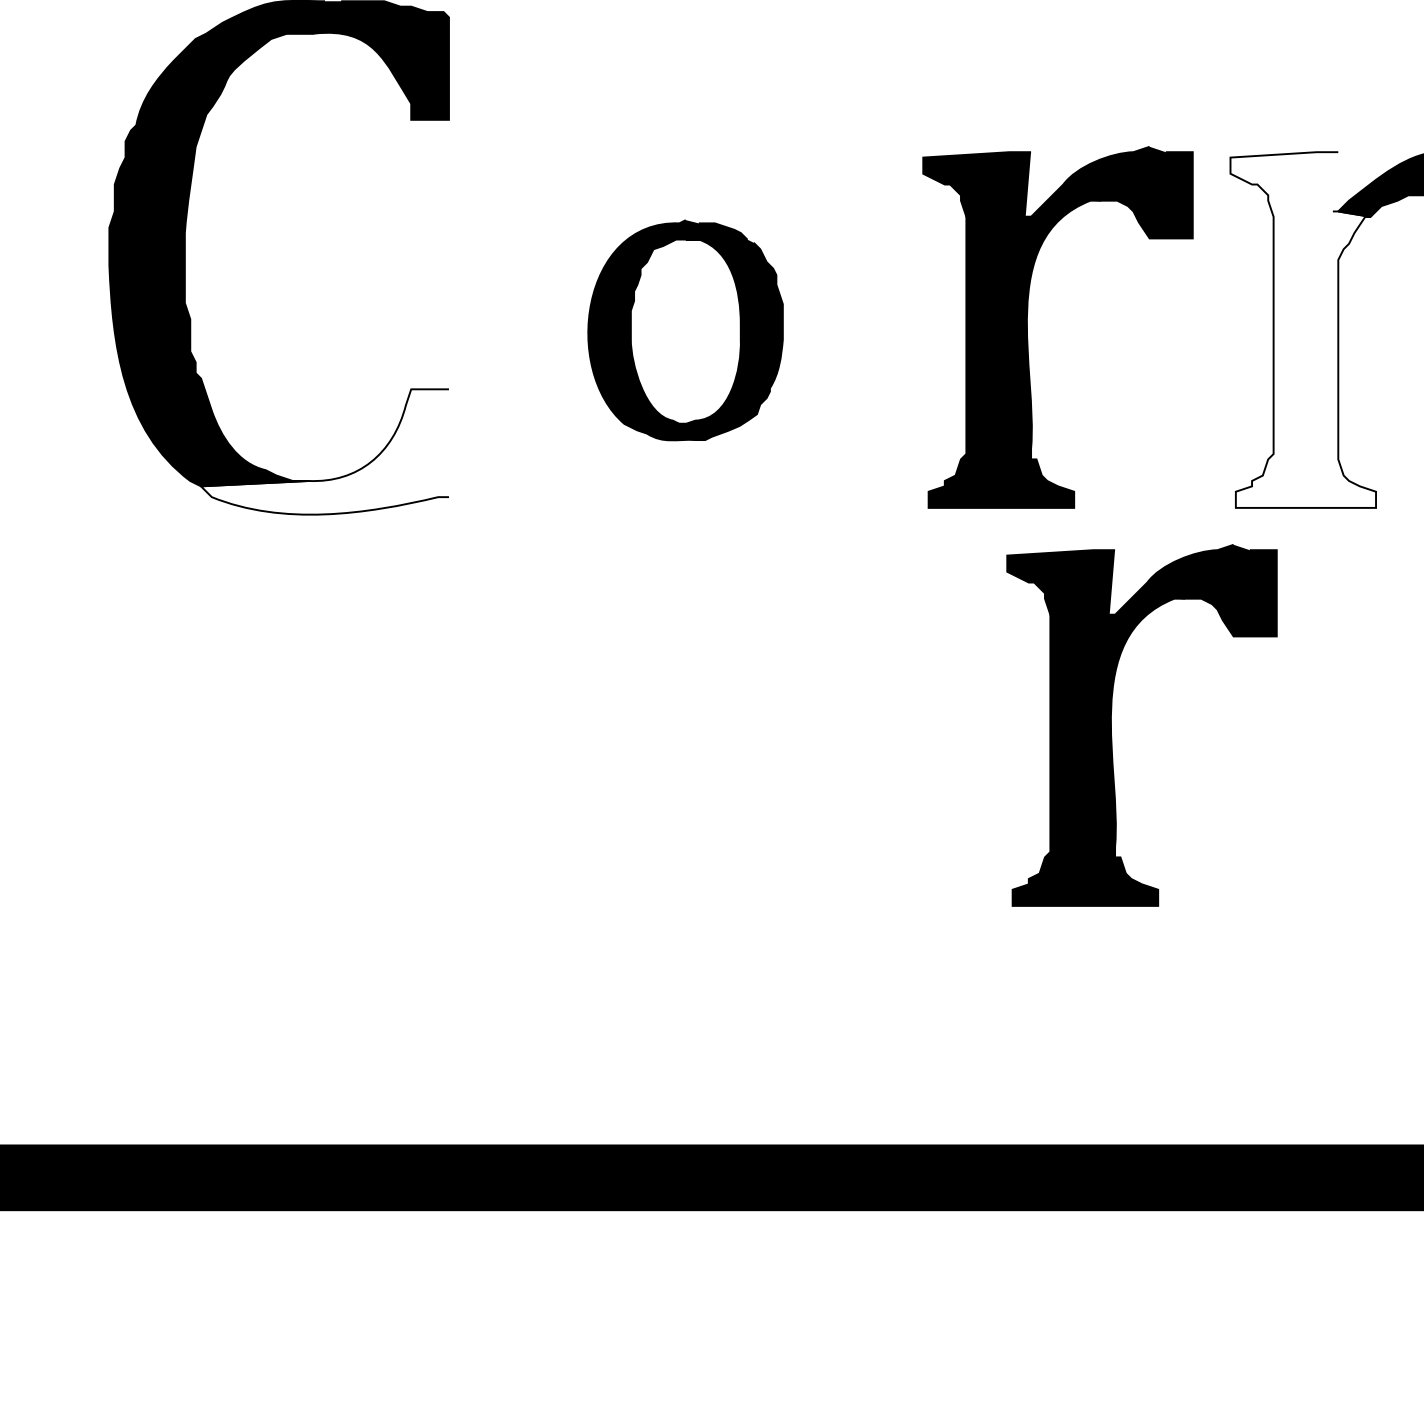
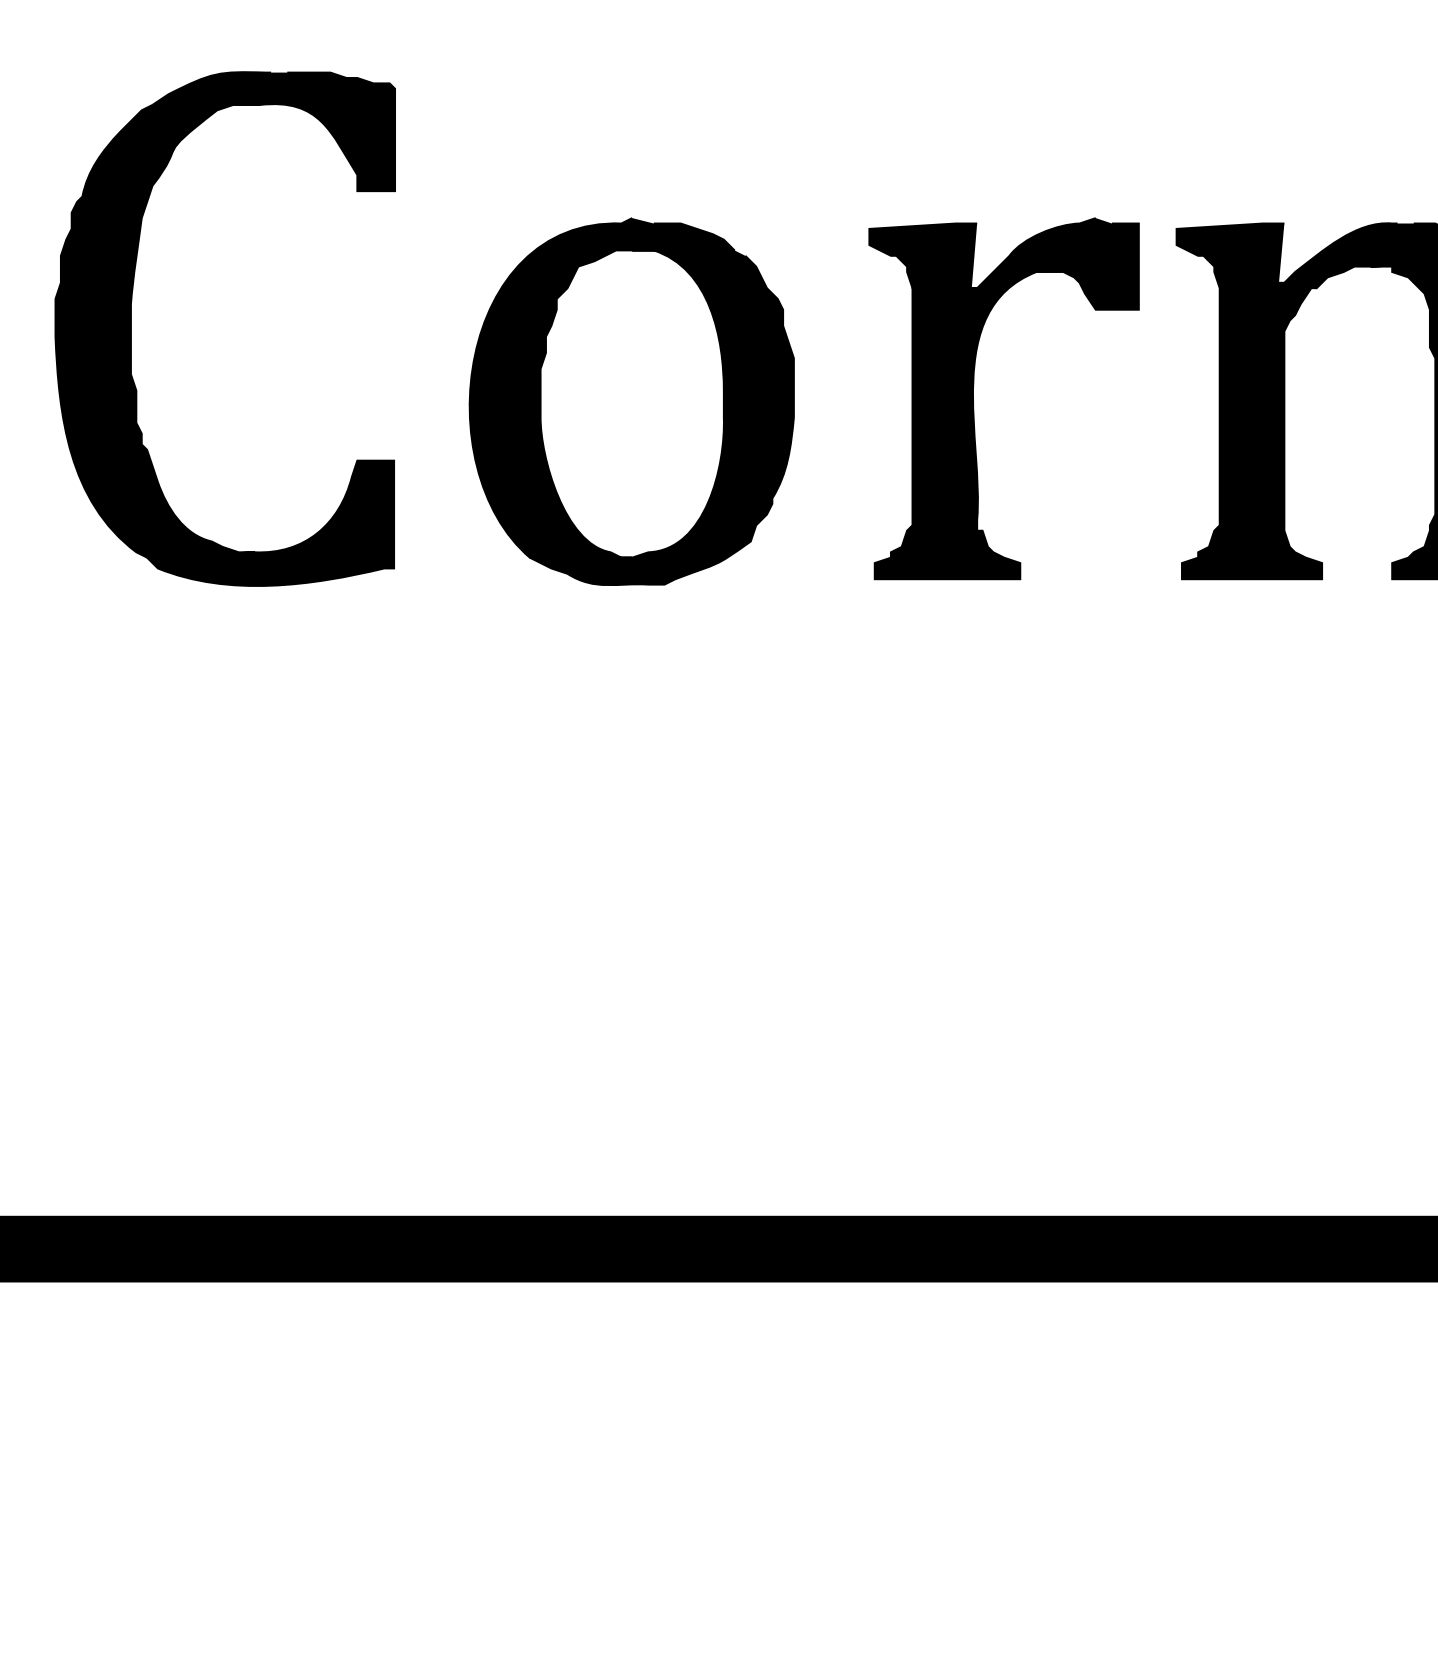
part: (685, 330) -> (631, 401), size x1.67
fill: (1303, 330) -> (1249, 401), added
fill: (325, 452) -> (271, 523), added
part: (1111, 725) -> (1057, 796), removed

